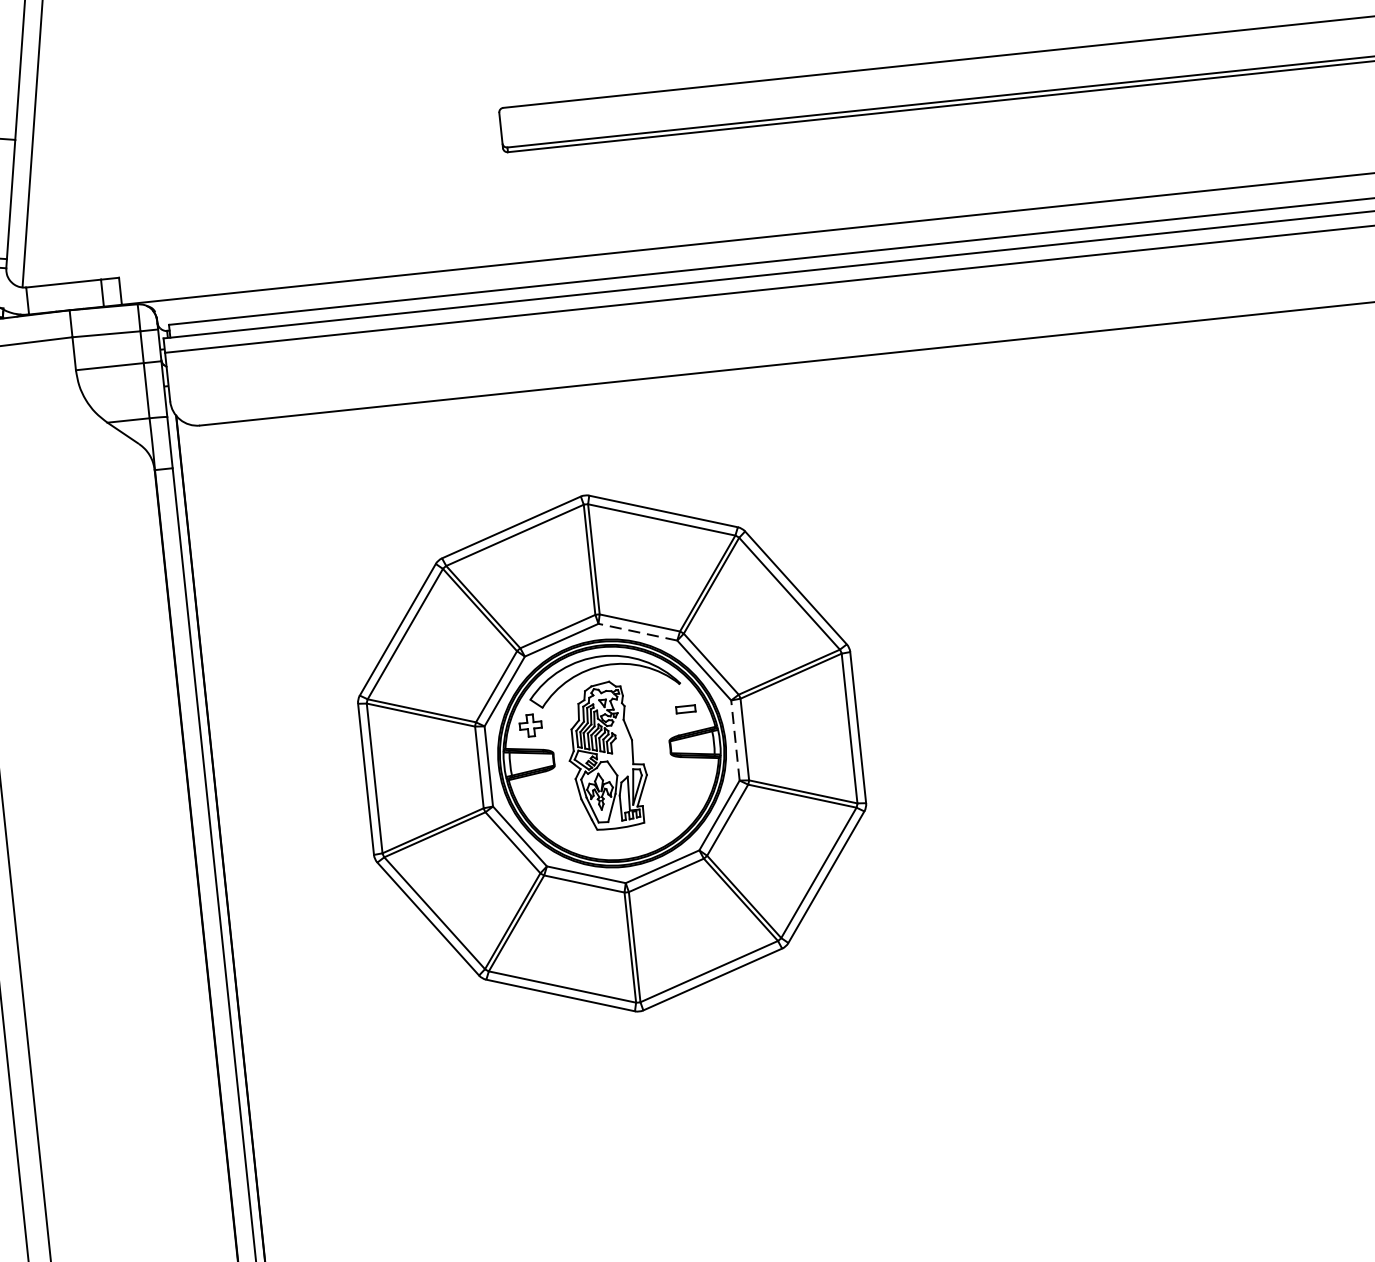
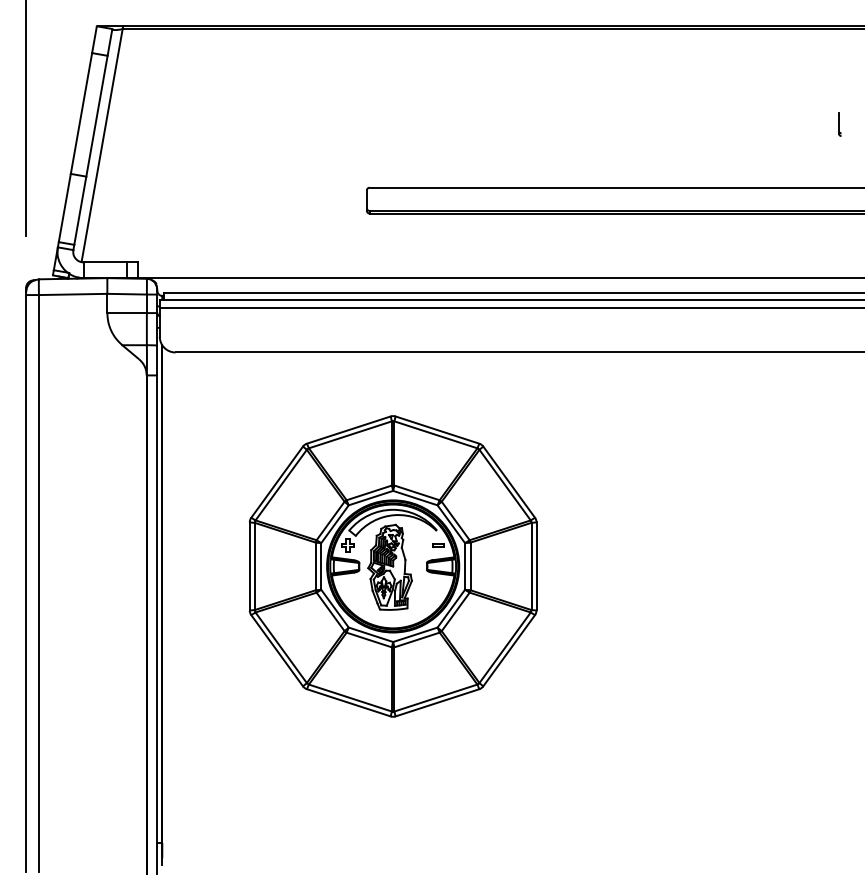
line: (636, 631) -> (414, 497), dashed -> solid
line: (736, 738) -> (465, 565), dashed -> solid

